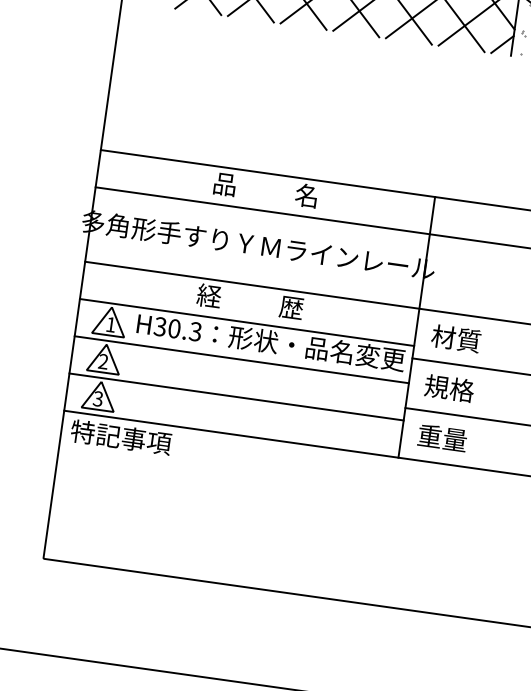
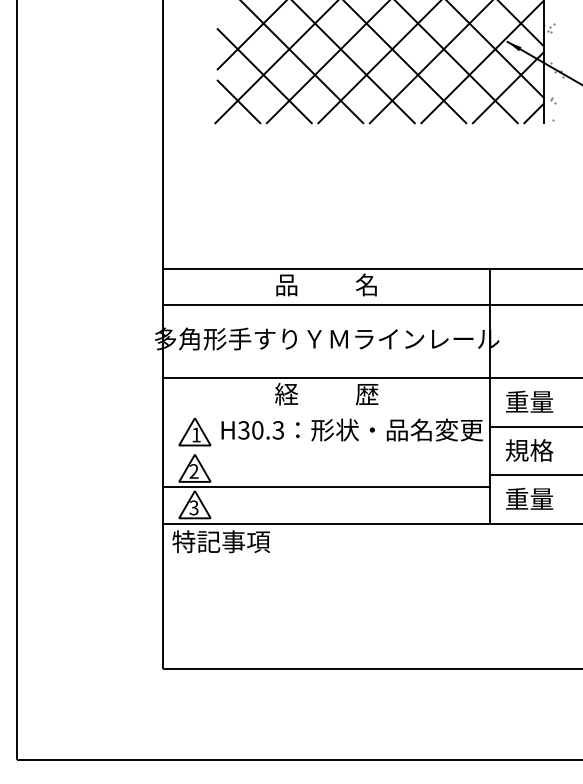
line: (247, 322) -> (326, 414), removed
text: (456, 338) -> (529, 401), 材質 -> 重量
line: (241, 359) -> (326, 450), removed

